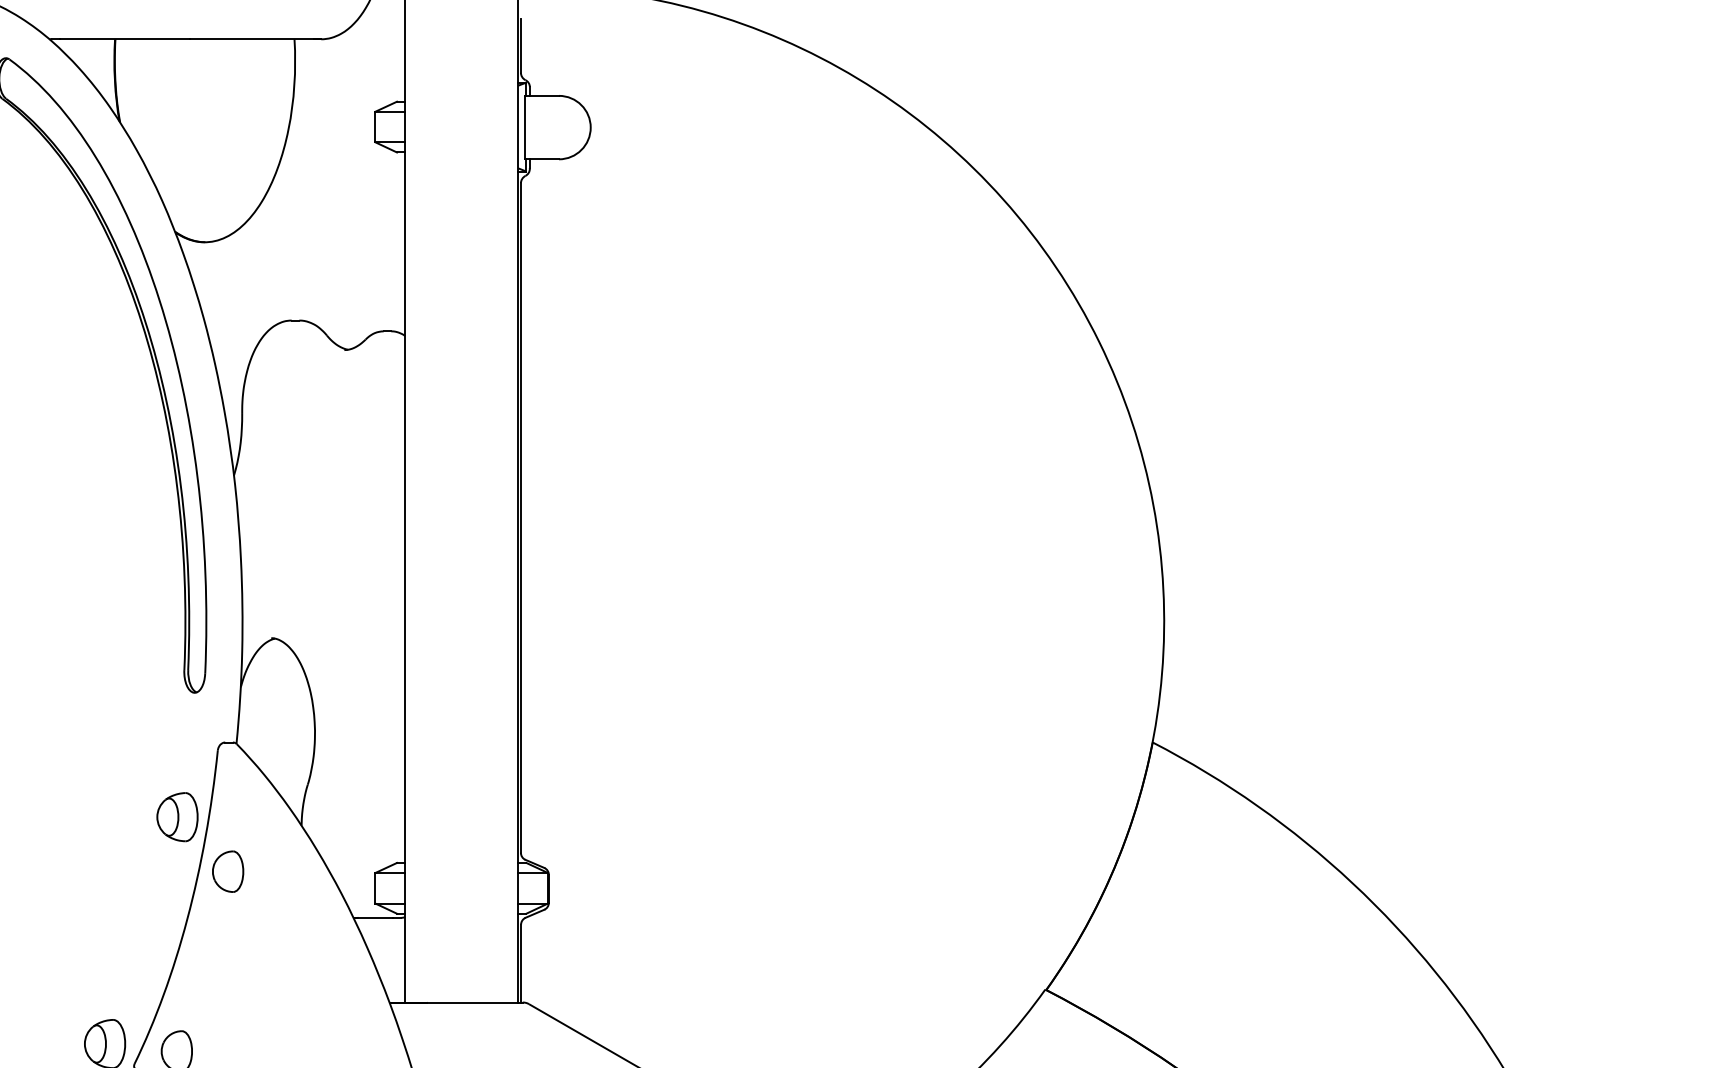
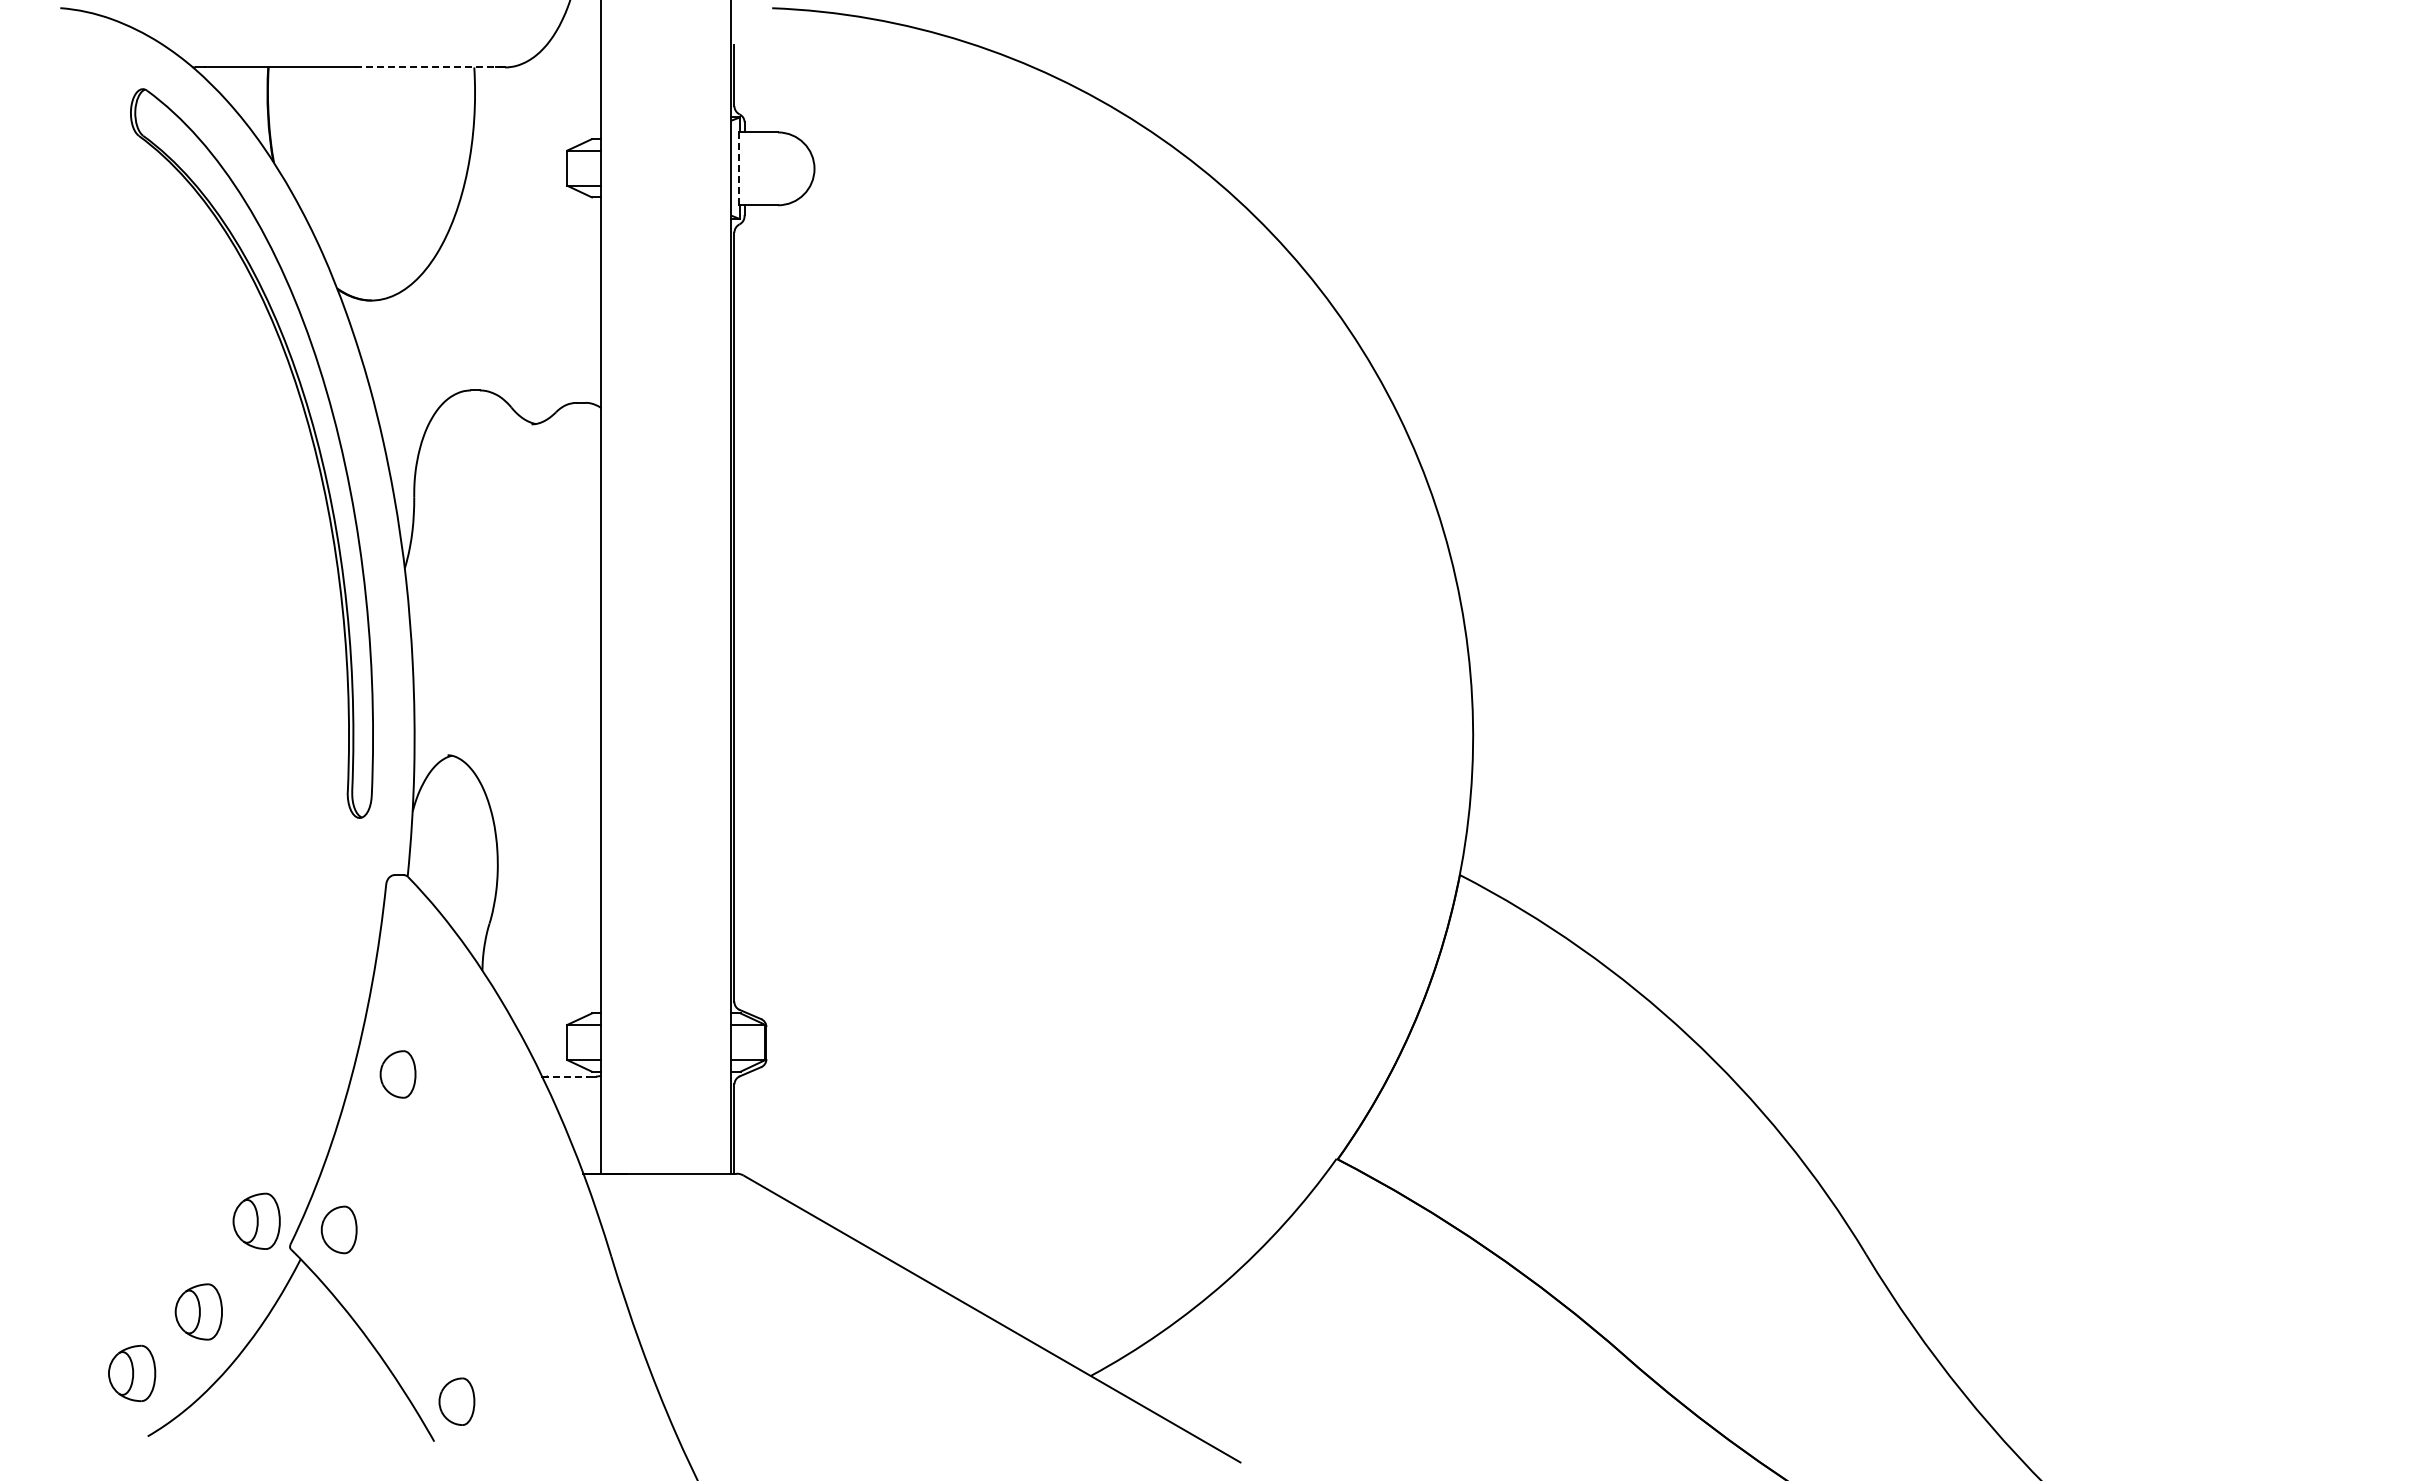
line: (256, 39) -> (430, 67), solid -> dashed
line: (525, 127) -> (739, 168), solid -> dashed
part: (177, 816) -> (339, 960), removed
part: (227, 871) -> (397, 1074), moved
line: (373, 917) -> (564, 1076), solid -> dashed

